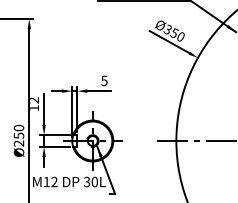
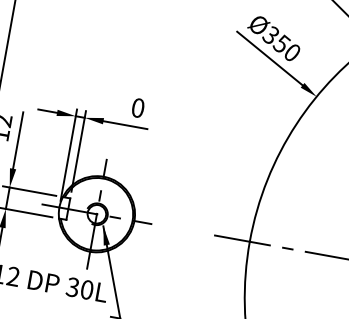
text: (104, 80) -> (138, 107), 5 -> 0

